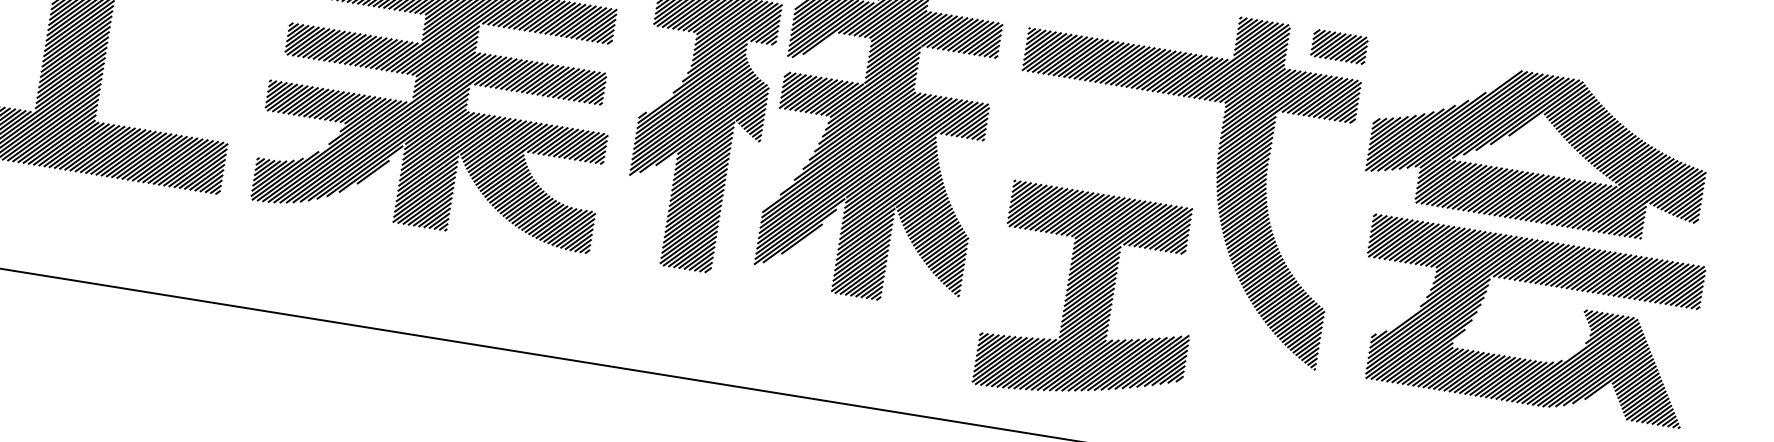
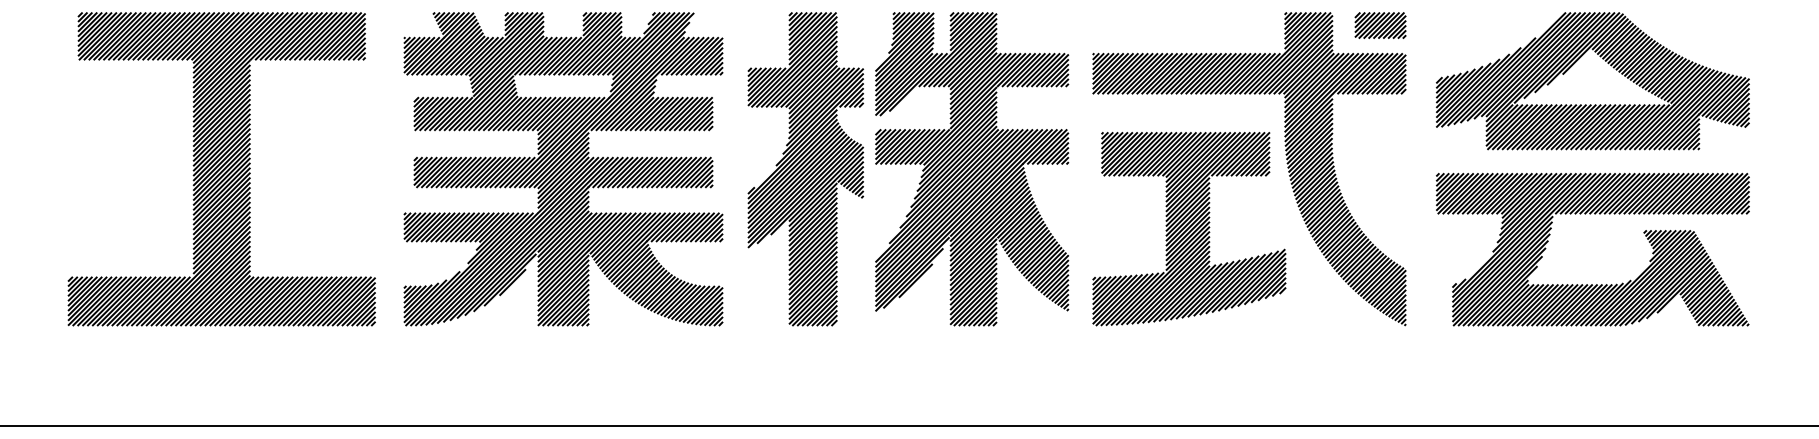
part: (1534, 172) -> (1591, 104), moved
part: (1090, 298) -> (1189, 229), moved

